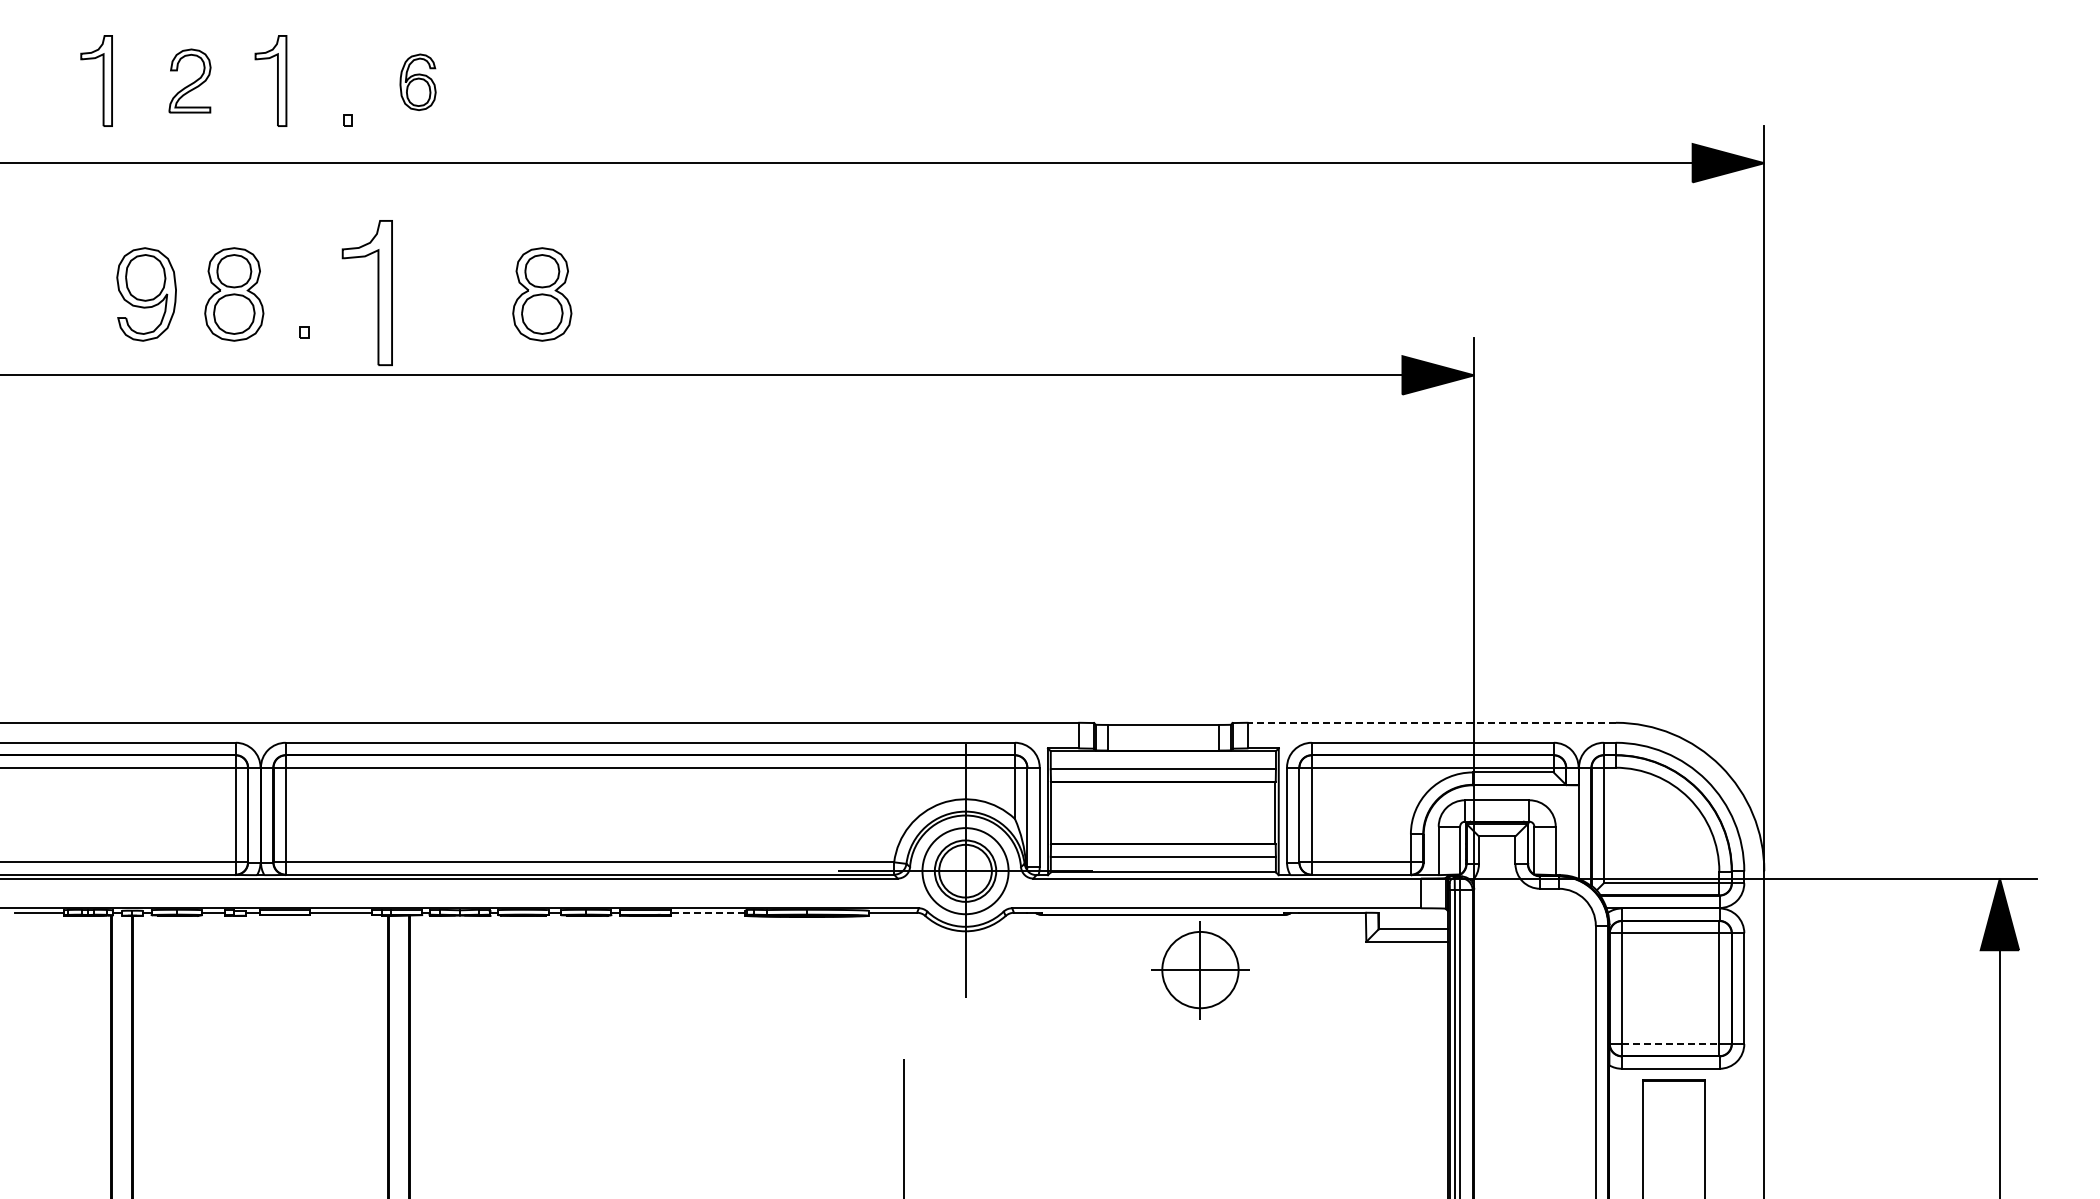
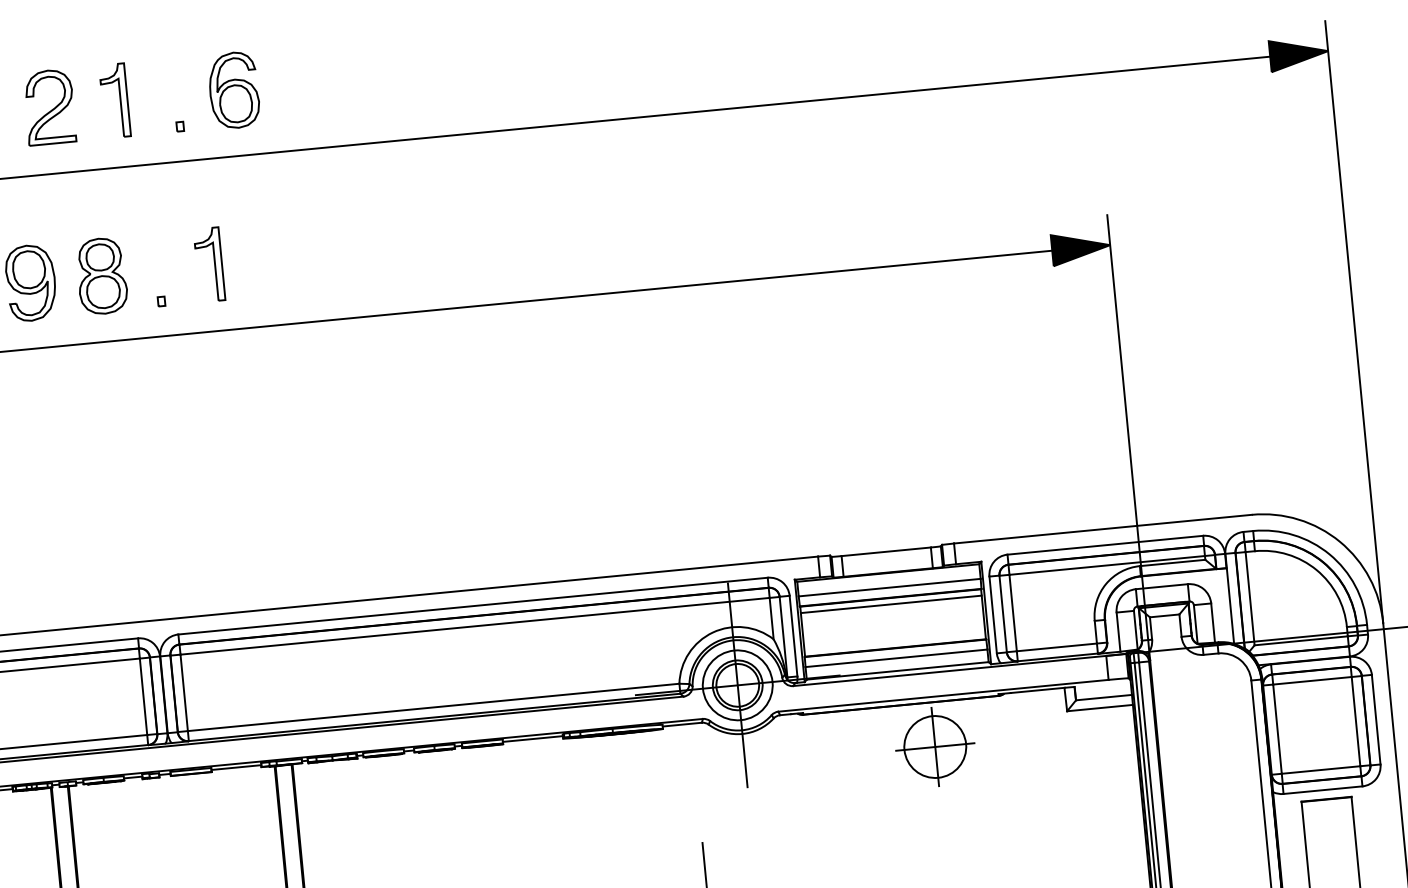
part: (189, 80) -> (49, 106), size x1.43
part: (417, 82) -> (233, 90), size x1.67
part: (367, 293) -> (209, 265), size x0.62
part: (542, 294) -> (351, 252), removed
line: (1431, 722) -> (1102, 528), dashed -> solid
line: (1163, 790) -> (891, 604), added
line: (707, 912) -> (532, 738), dashed -> solid
line: (1670, 1043) -> (1320, 769), dashed -> solid

